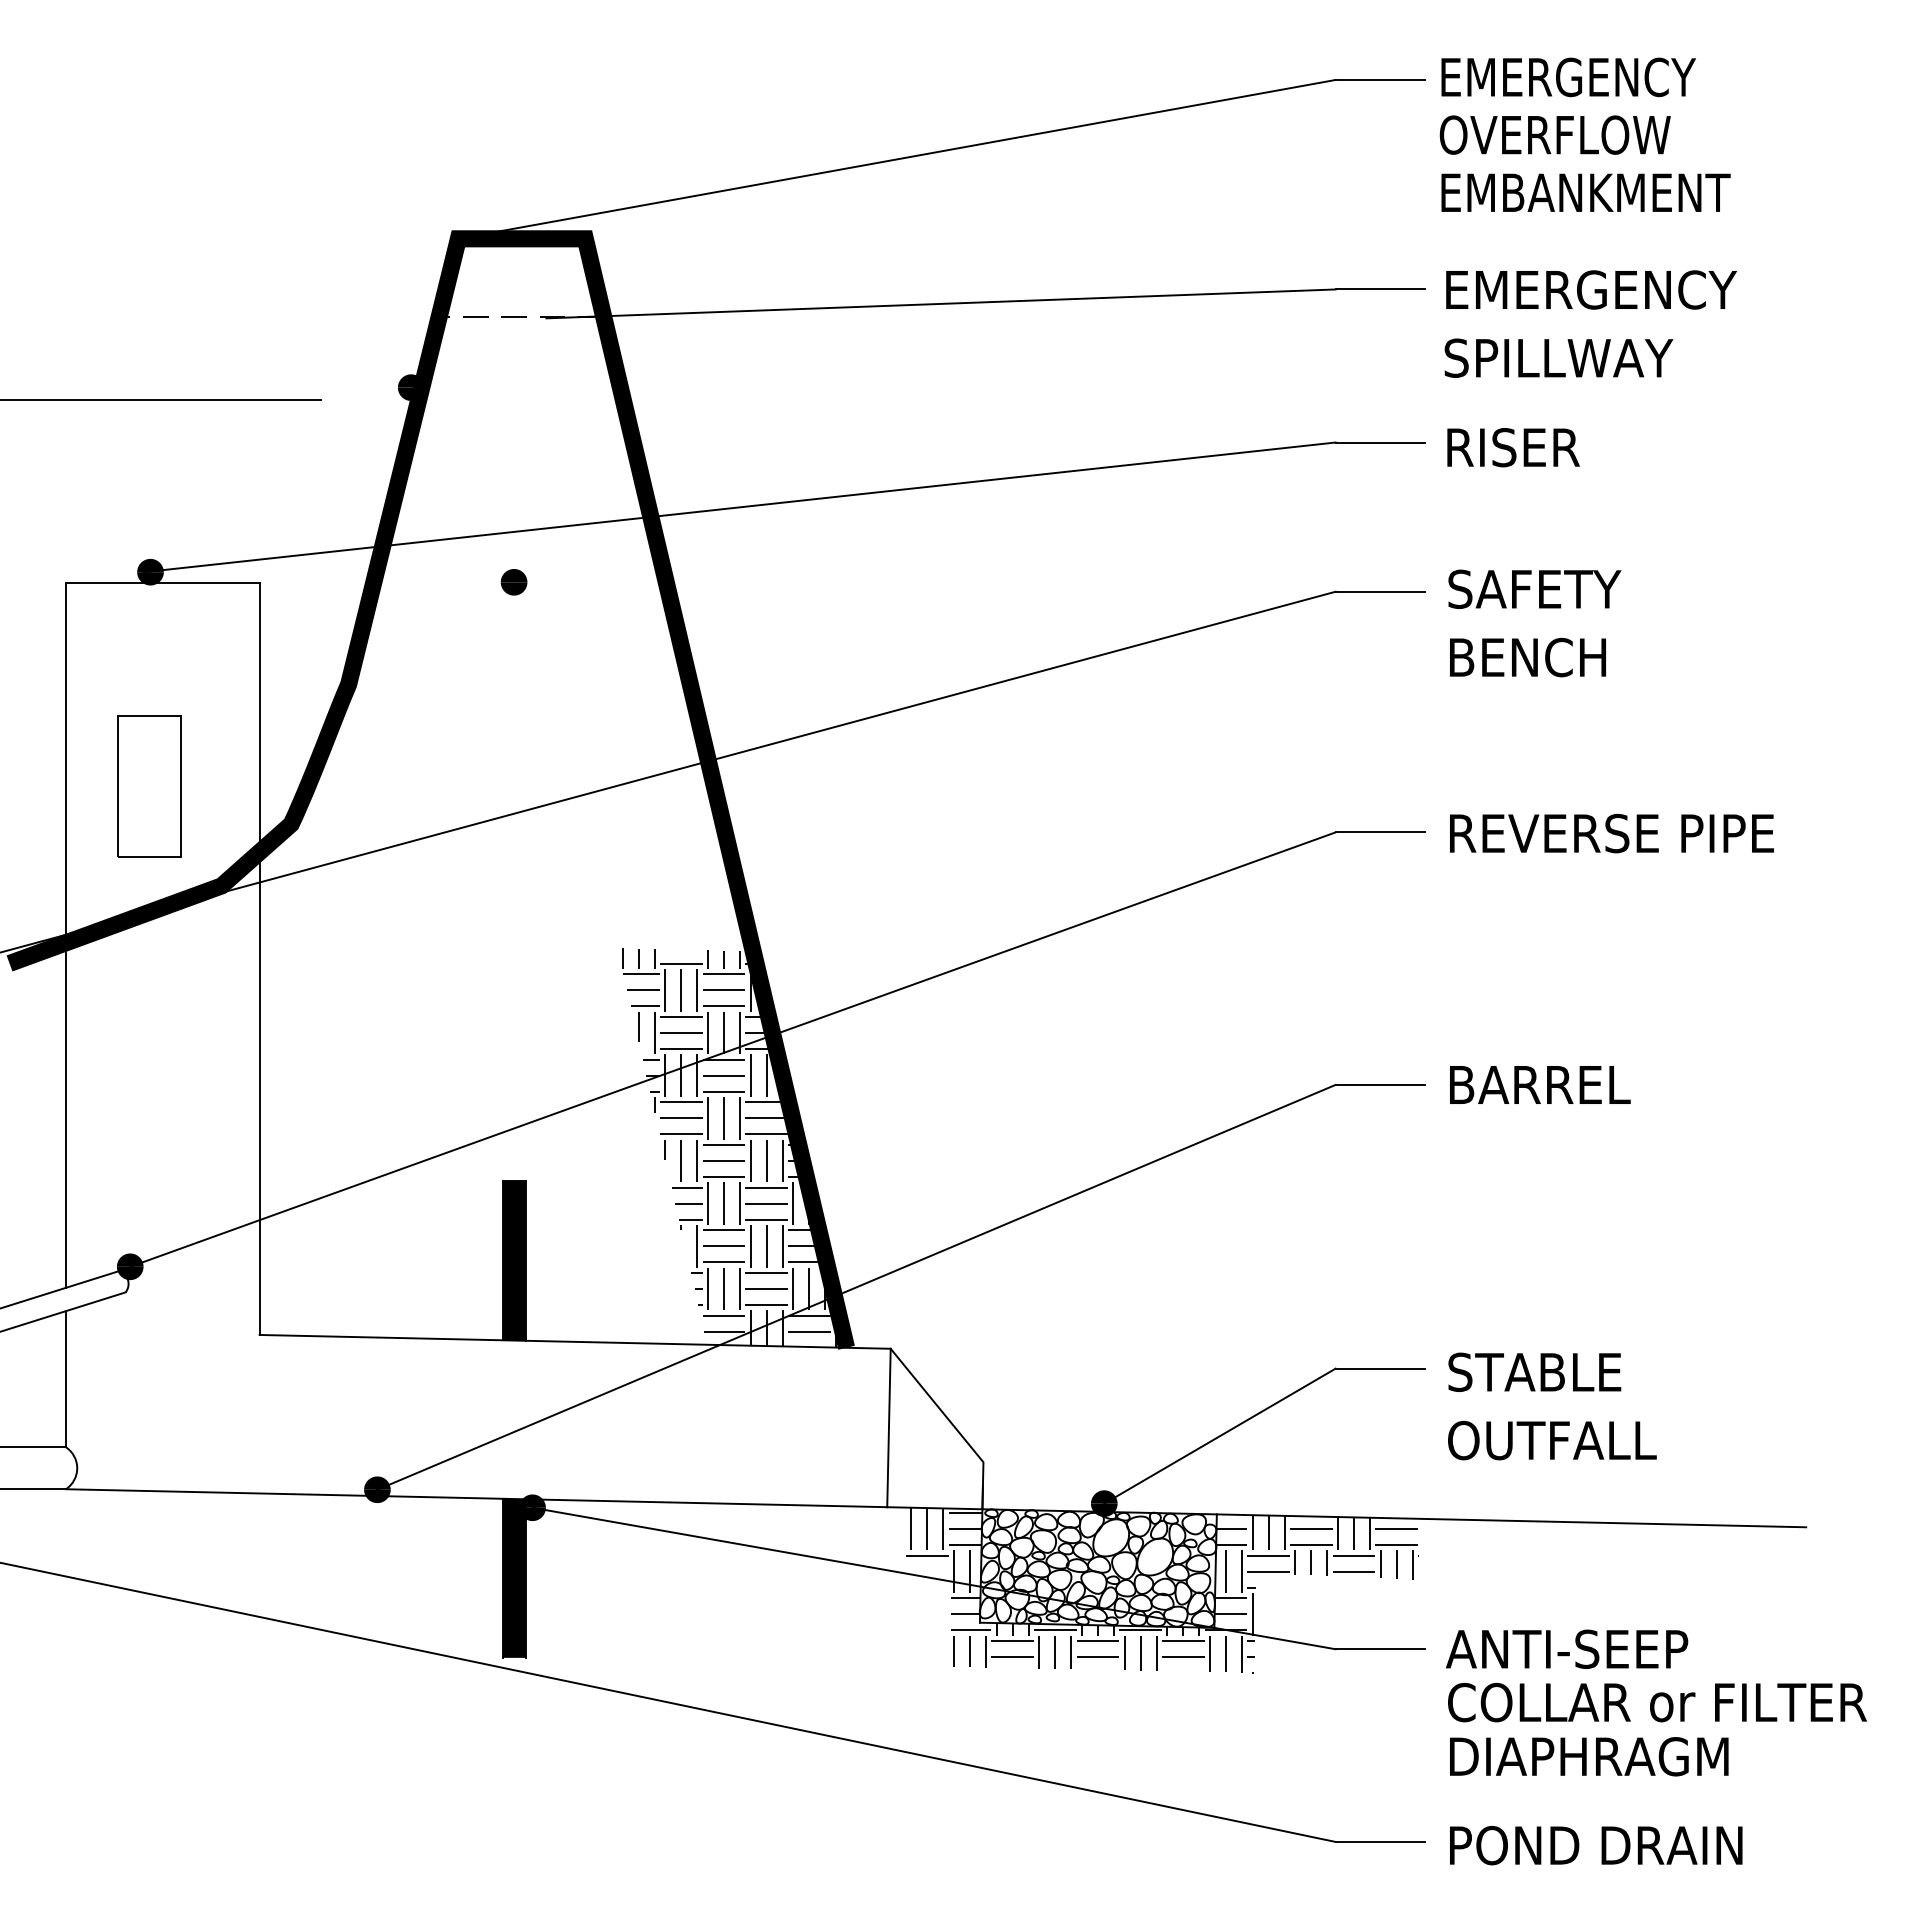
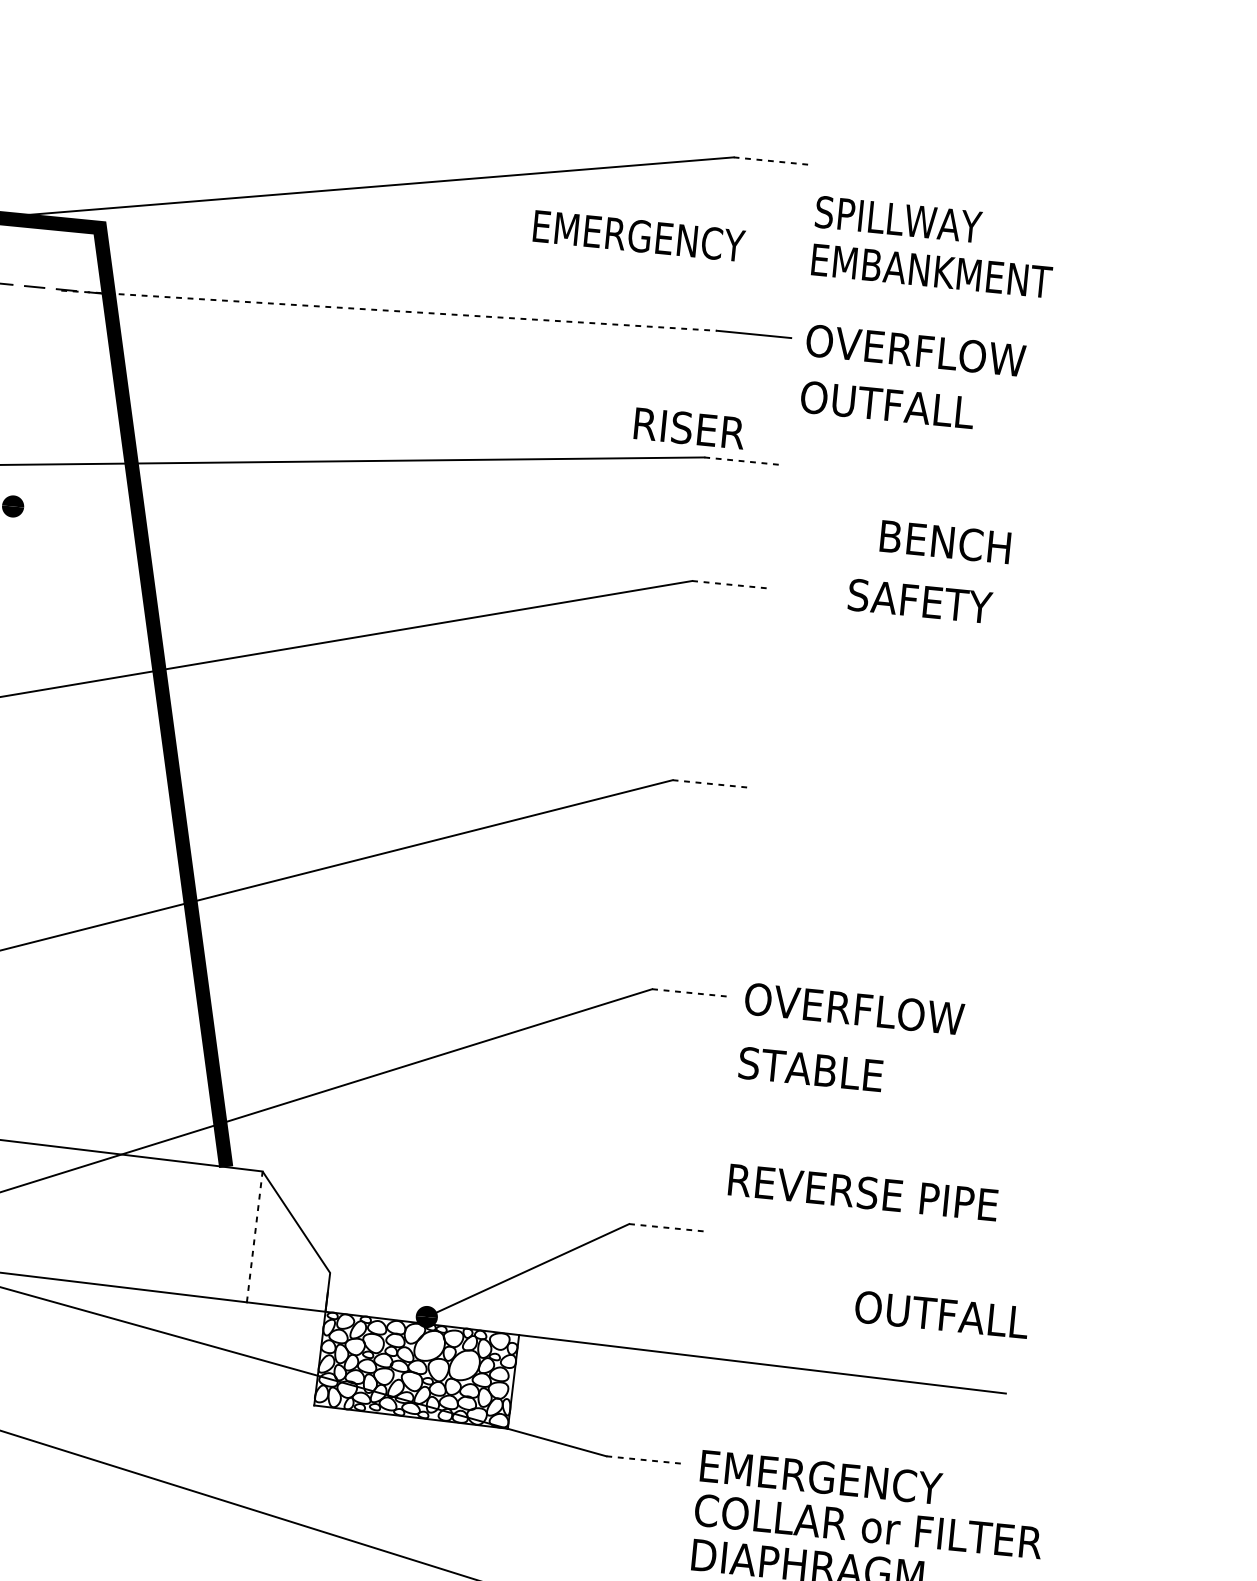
text: (1568, 77) -> (639, 236), moved
line: (1380, 80) -> (770, 161), solid -> dashed
text: (1554, 134) -> (910, 220), OVERFLOW -> SPILLWAY
text: (1590, 289) -> (927, 351), EMERGENCY -> OVERFLOW
line: (941, 303) -> (389, 310), solid -> dashed
text: (1558, 357) -> (895, 405), SPILLWAY -> OUTFALL
line: (1380, 442) -> (741, 461), solid -> dashed
text: (1513, 447) -> (689, 428), moved
text: (1534, 589) -> (920, 601), moved
line: (1380, 591) -> (729, 584), solid -> dashed
text: (1527, 657) -> (945, 542), moved
line: (1380, 832) -> (709, 783), solid -> dashed
text: (1611, 833) -> (862, 1192), moved
line: (1380, 1084) -> (689, 992), solid -> dashed
text: (1579, 1084) -> (854, 1008), BARREL -> OVERFLOW
hatch: (729, 1147) -> (145, 991), removed
line: (1380, 1368) -> (666, 1227), solid -> dashed
text: (1534, 1372) -> (810, 1069), moved
line: (888, 1427) -> (254, 1236), solid -> dashed
text: (1552, 1440) -> (942, 1314), moved
hatch: (1162, 1589) -> (468, 1392), removed
line: (1380, 1649) -> (643, 1460), solid -> dashed
text: (1593, 1649) -> (819, 1477), ANTI-SEEP -> EMERGENCY

